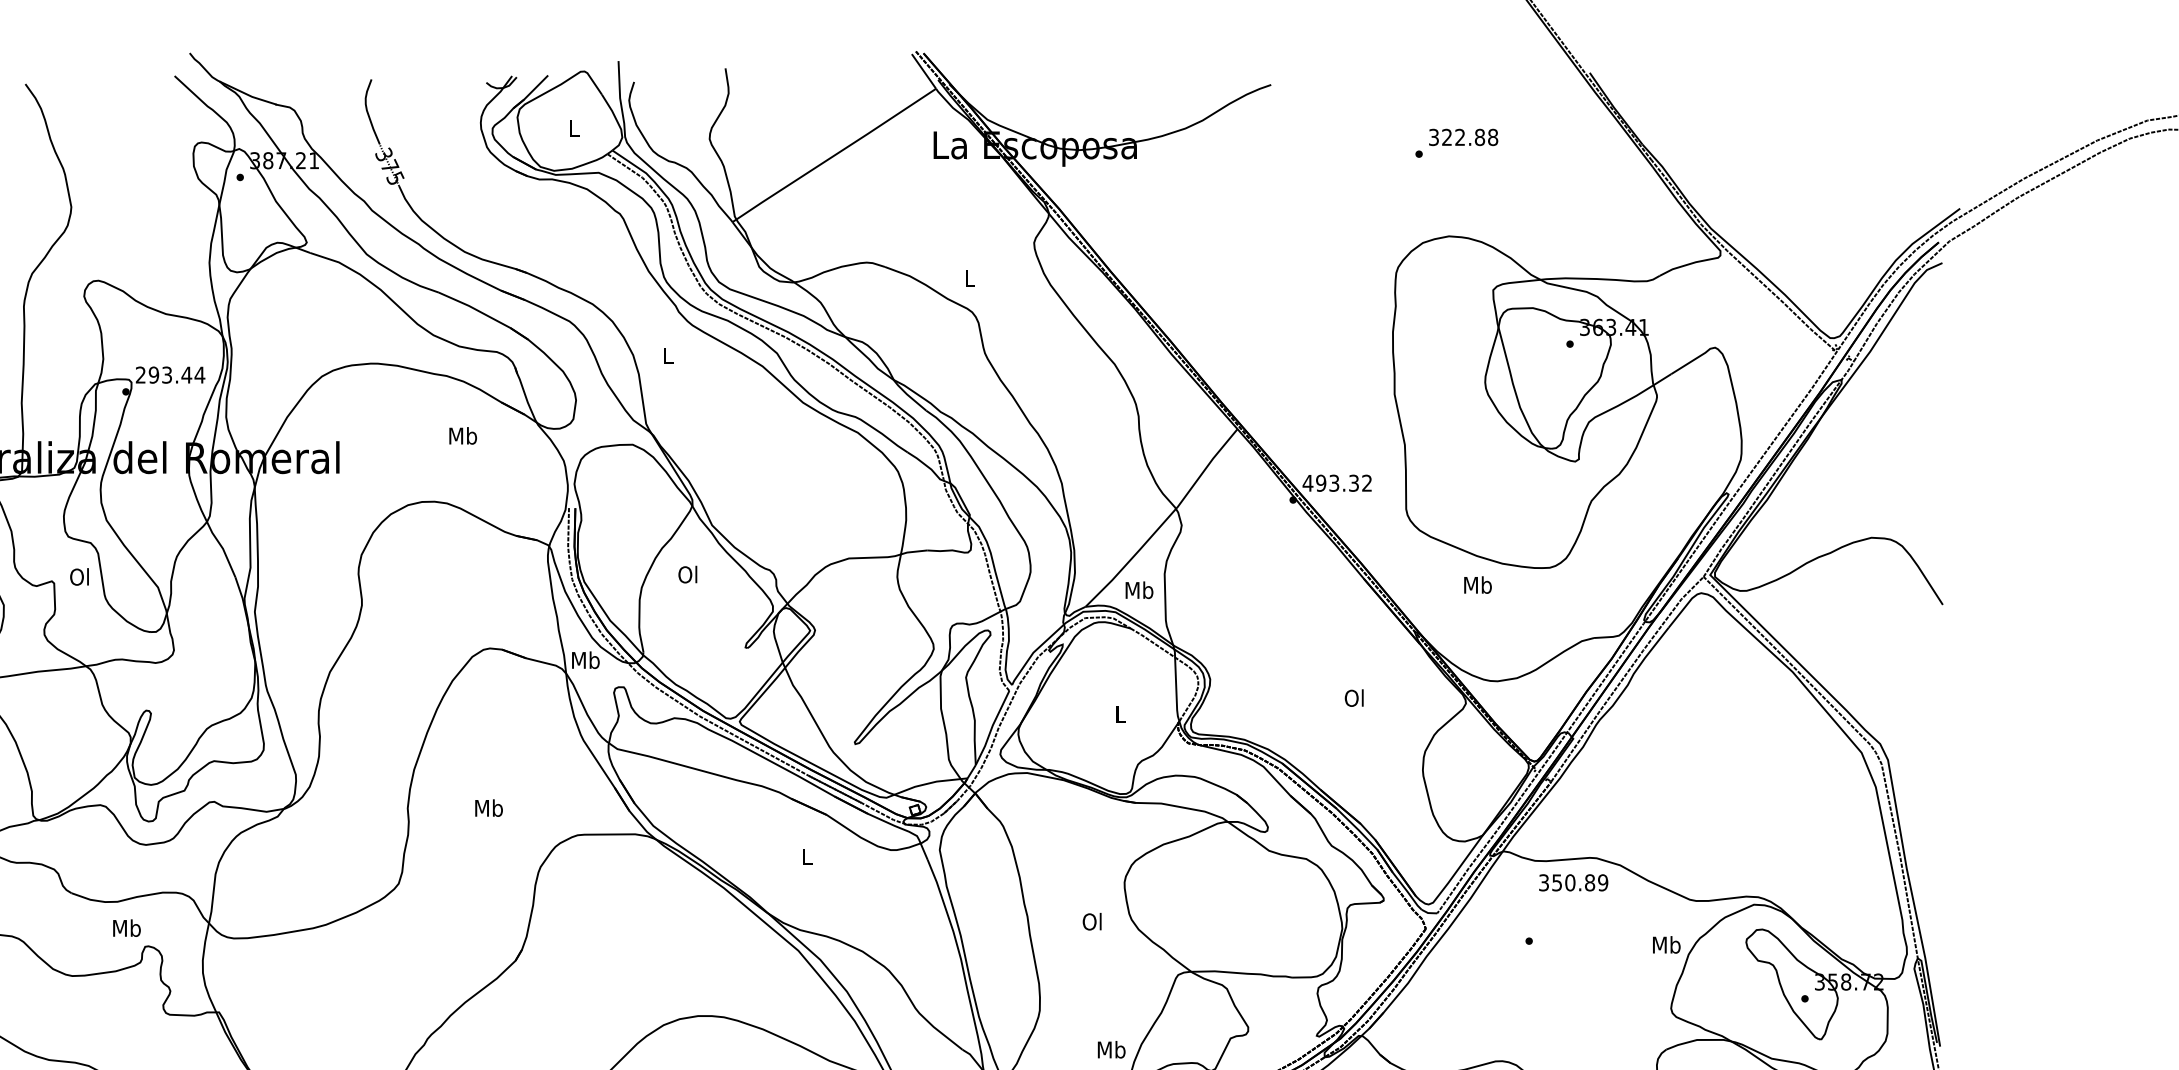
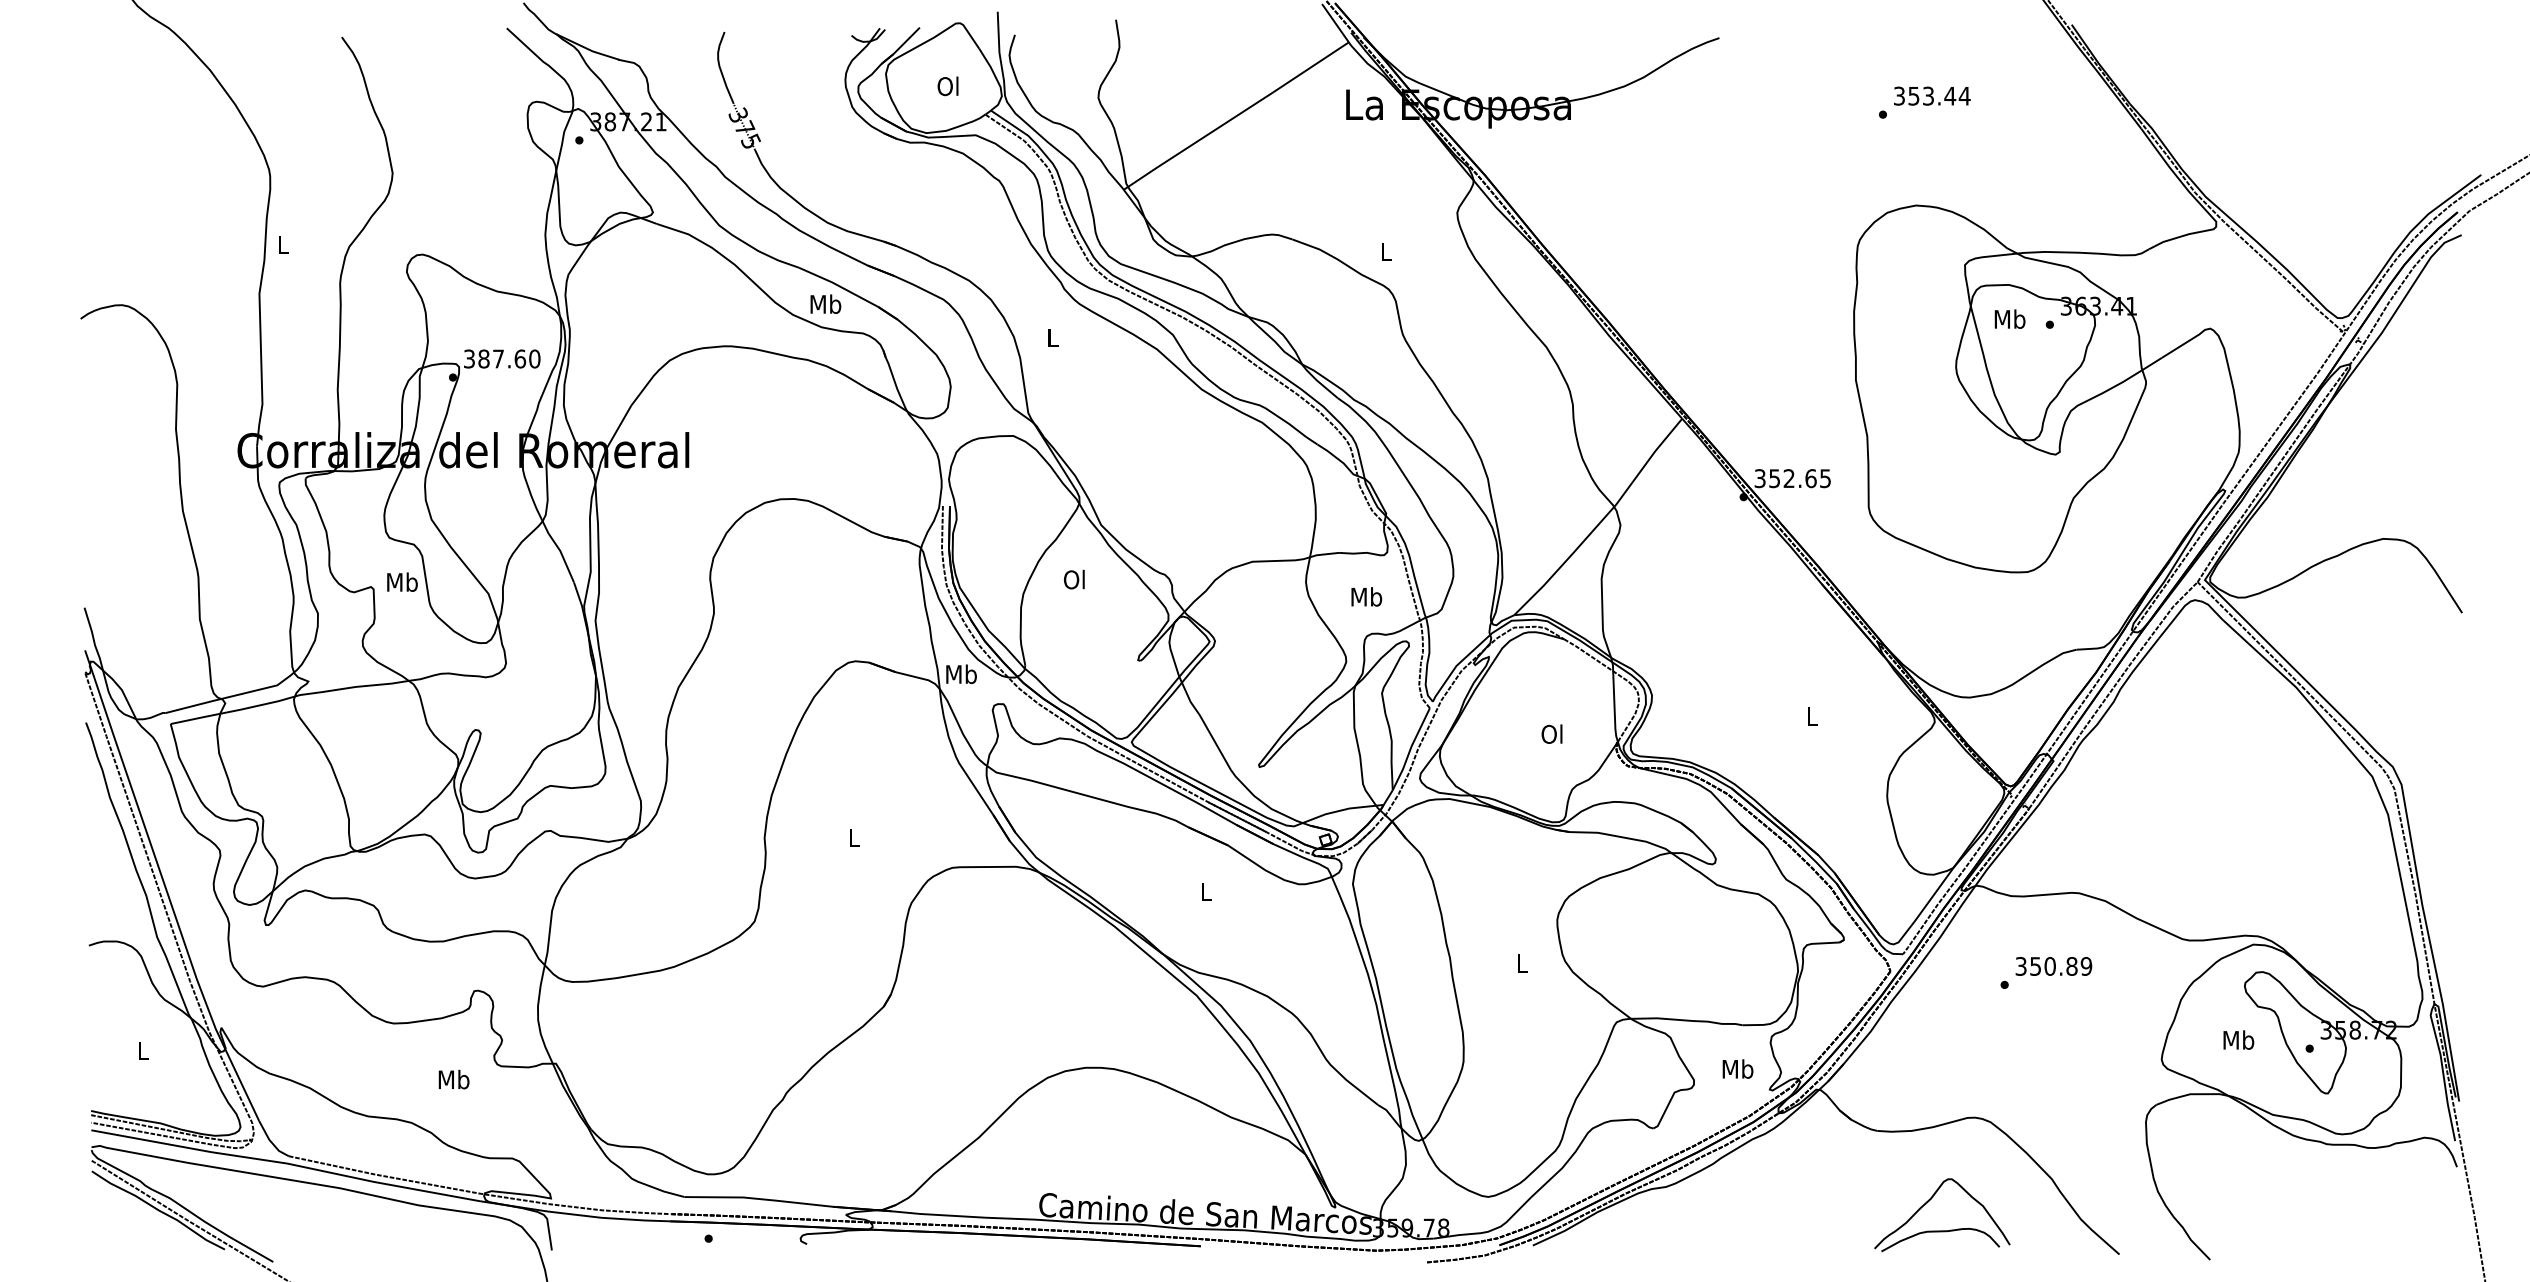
text: (573, 128) -> (947, 86), L -> Ol
text: (1470, 136) -> (1939, 95), 322.88 -> 353.44
text: (170, 374) -> (502, 358), 293.44 -> 387.60
text: (462, 435) -> (825, 303), moved
text: (1337, 483) -> (1792, 478), 493.32 -> 352.65
text: (80, 576) -> (402, 581), Ol -> Mb
text: (1477, 584) -> (2009, 318), moved
text: (1139, 589) -> (1366, 596), moved
text: (1353, 697) -> (1810, 715), Ol -> L
text: (1119, 713) -> (1551, 733), L -> Ol
text: (489, 807) -> (854, 837), Mb -> L
text: (1573, 882) -> (2053, 966), moved
text: (1092, 921) -> (1521, 963), Ol -> L
text: (126, 928) -> (453, 1079), moved
text: (1666, 944) -> (2238, 1039), moved
text: (1111, 1049) -> (1737, 1068), moved

